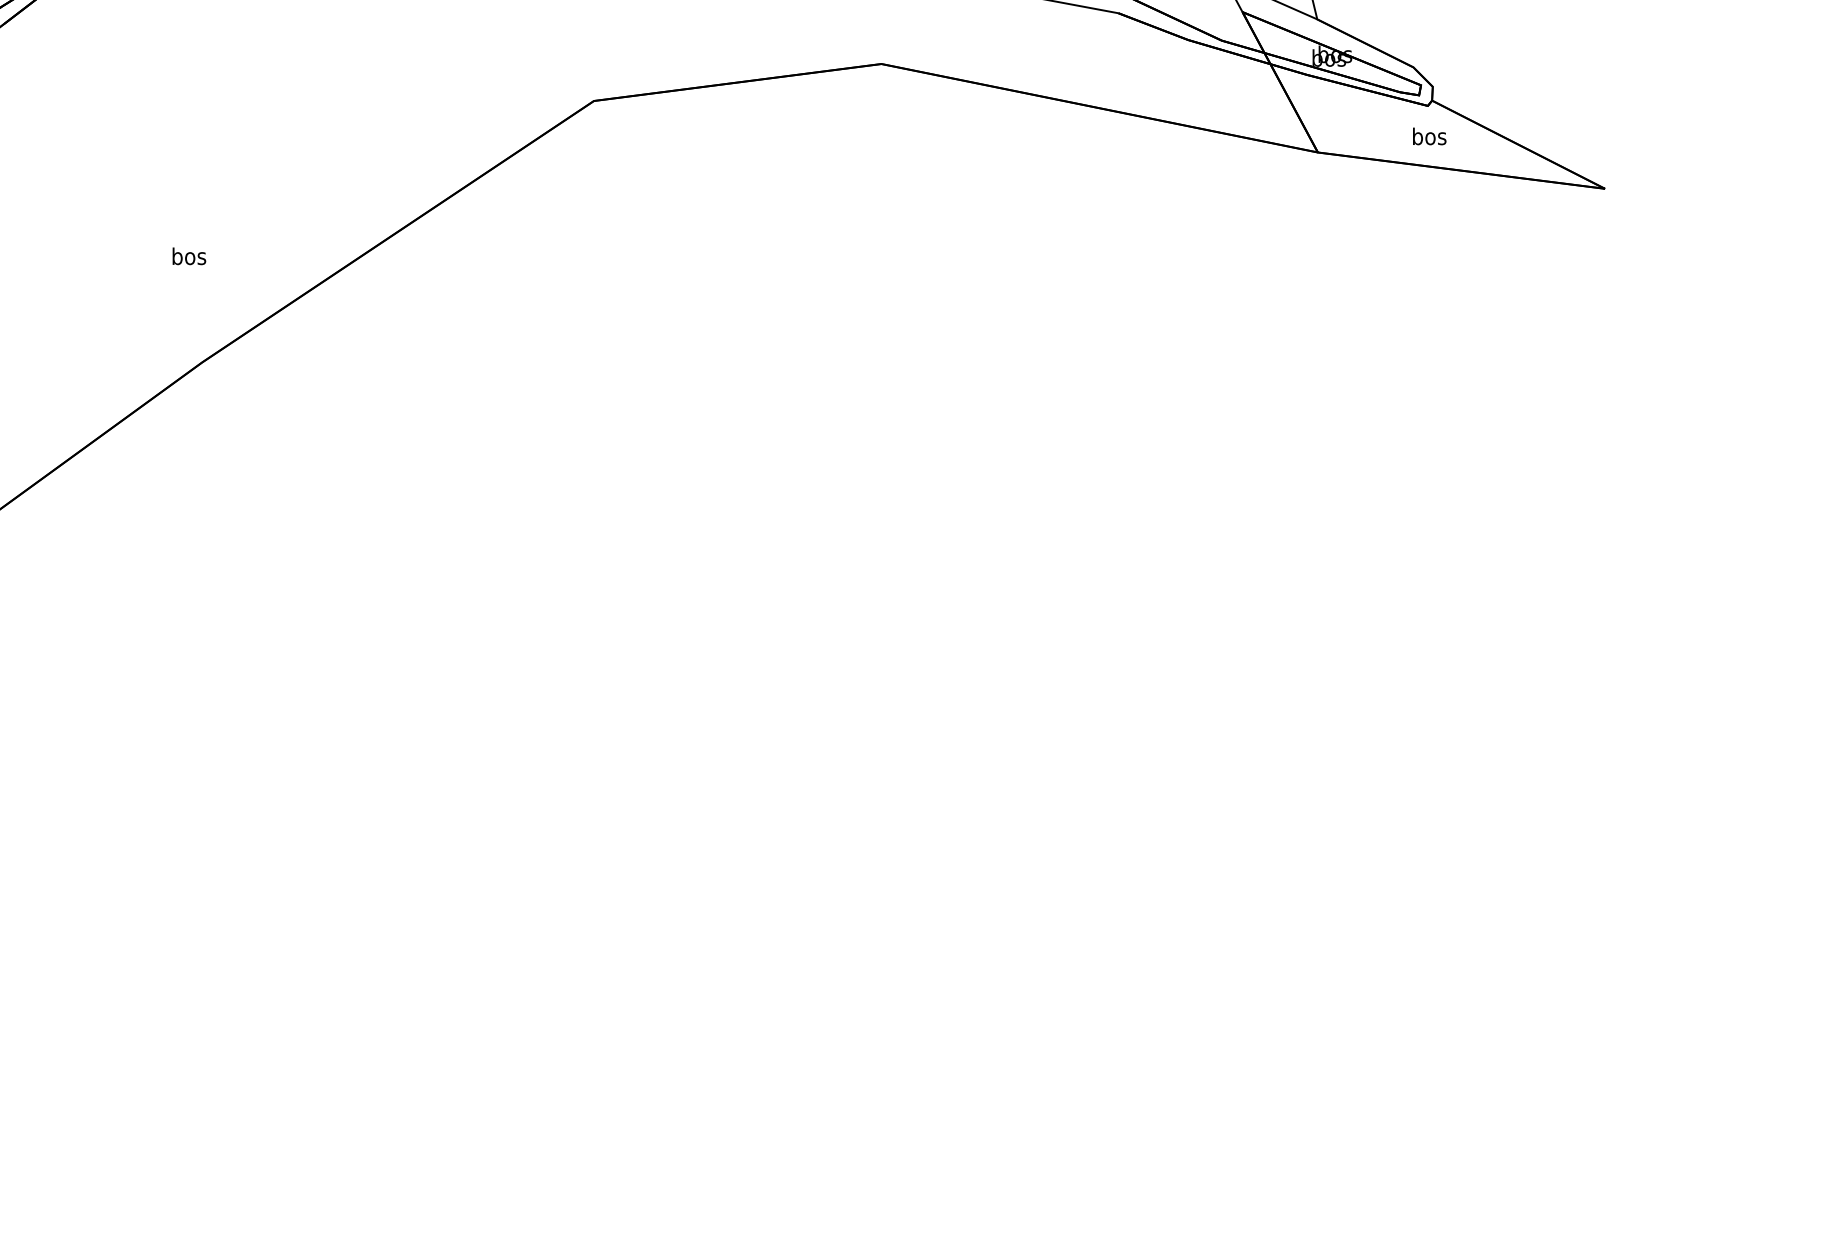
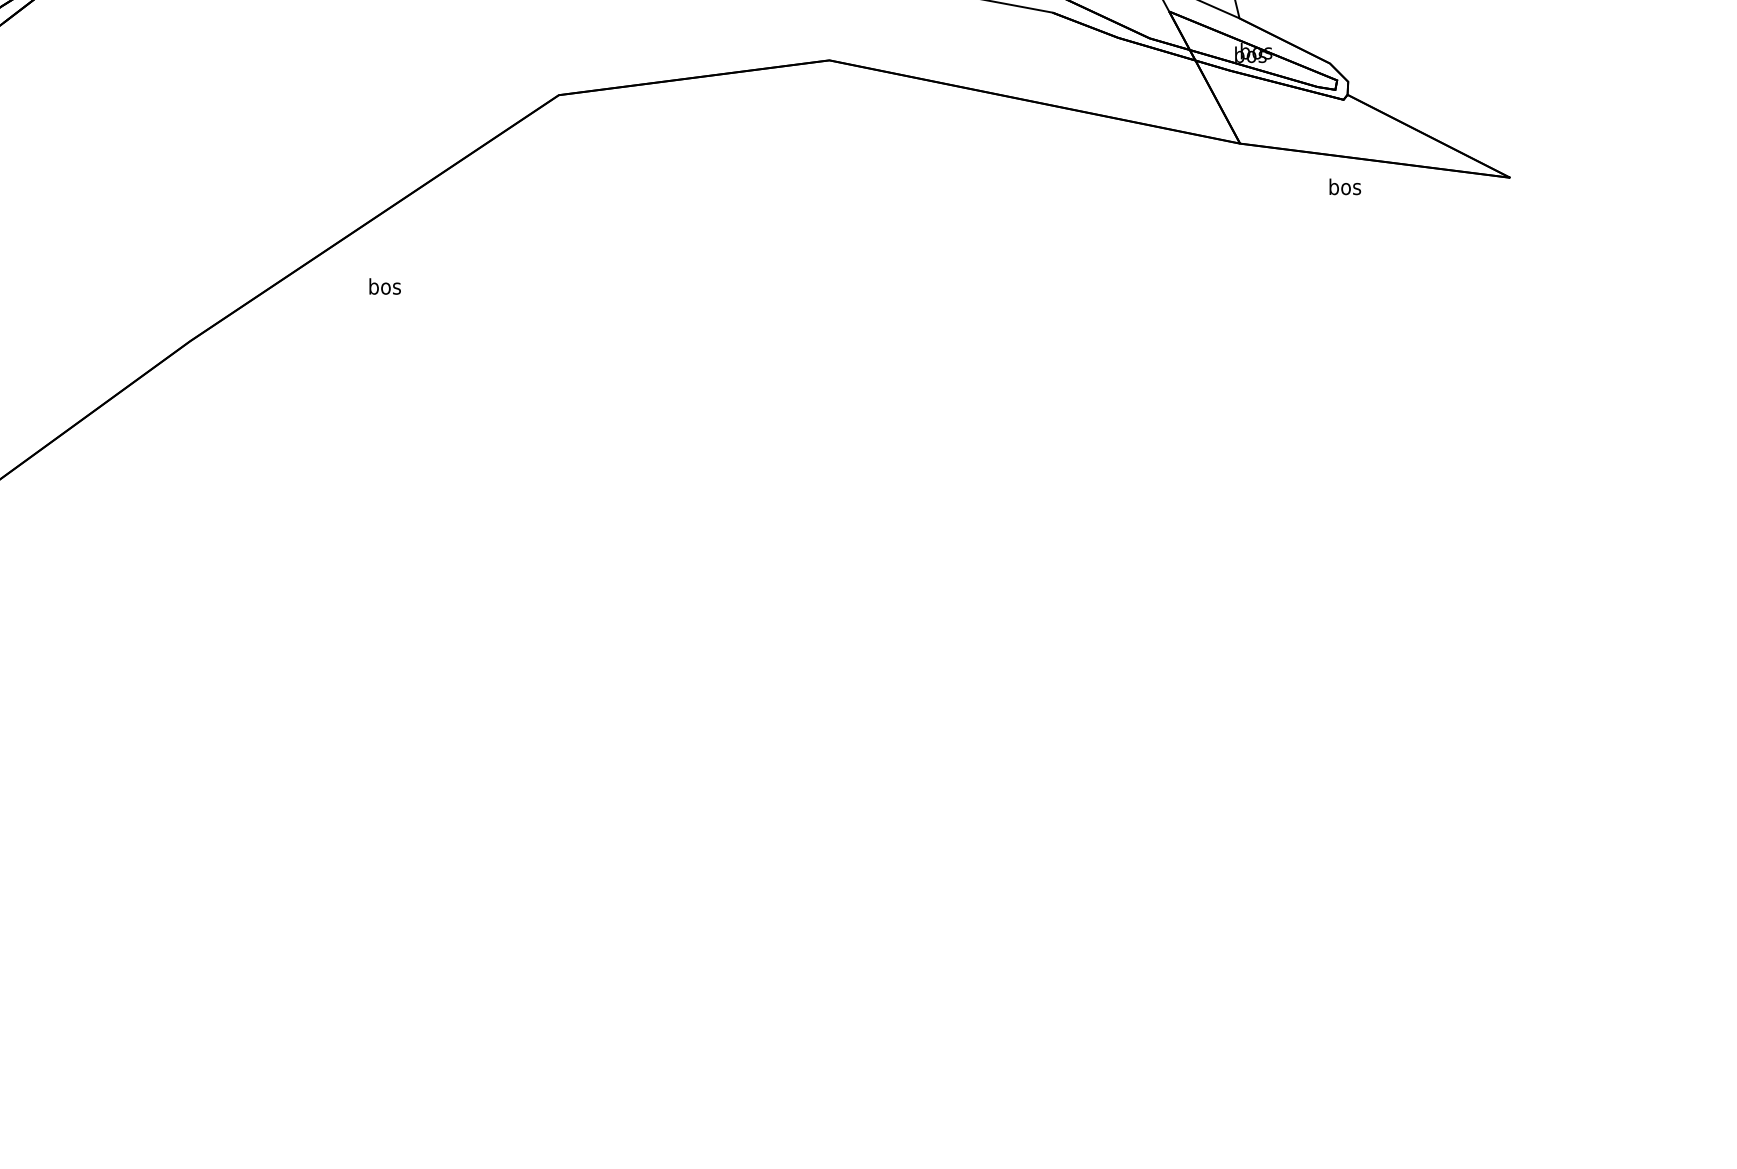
text: (1429, 136) -> (1345, 186), moved
text: (189, 256) -> (385, 286), moved

